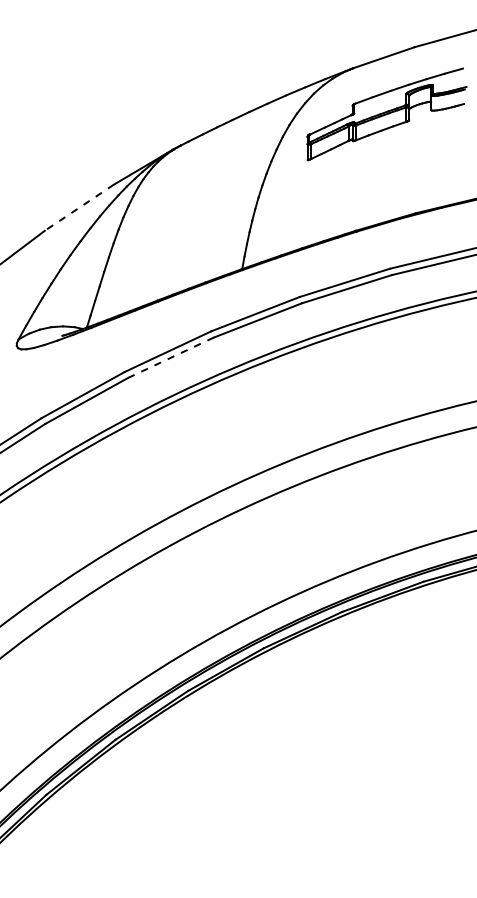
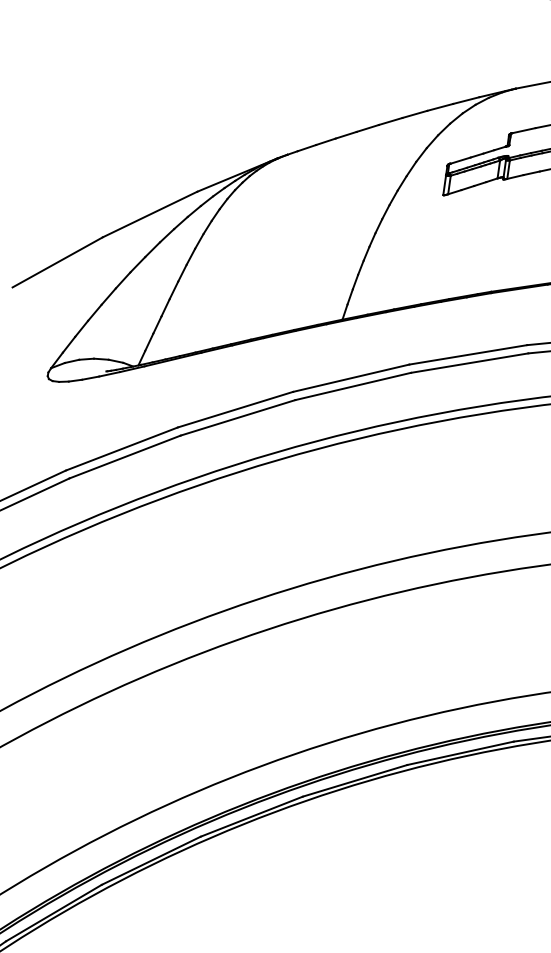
line: (79, 207) -> (150, 214), dashed -> solid
line: (170, 357) -> (237, 417), dashed -> solid

